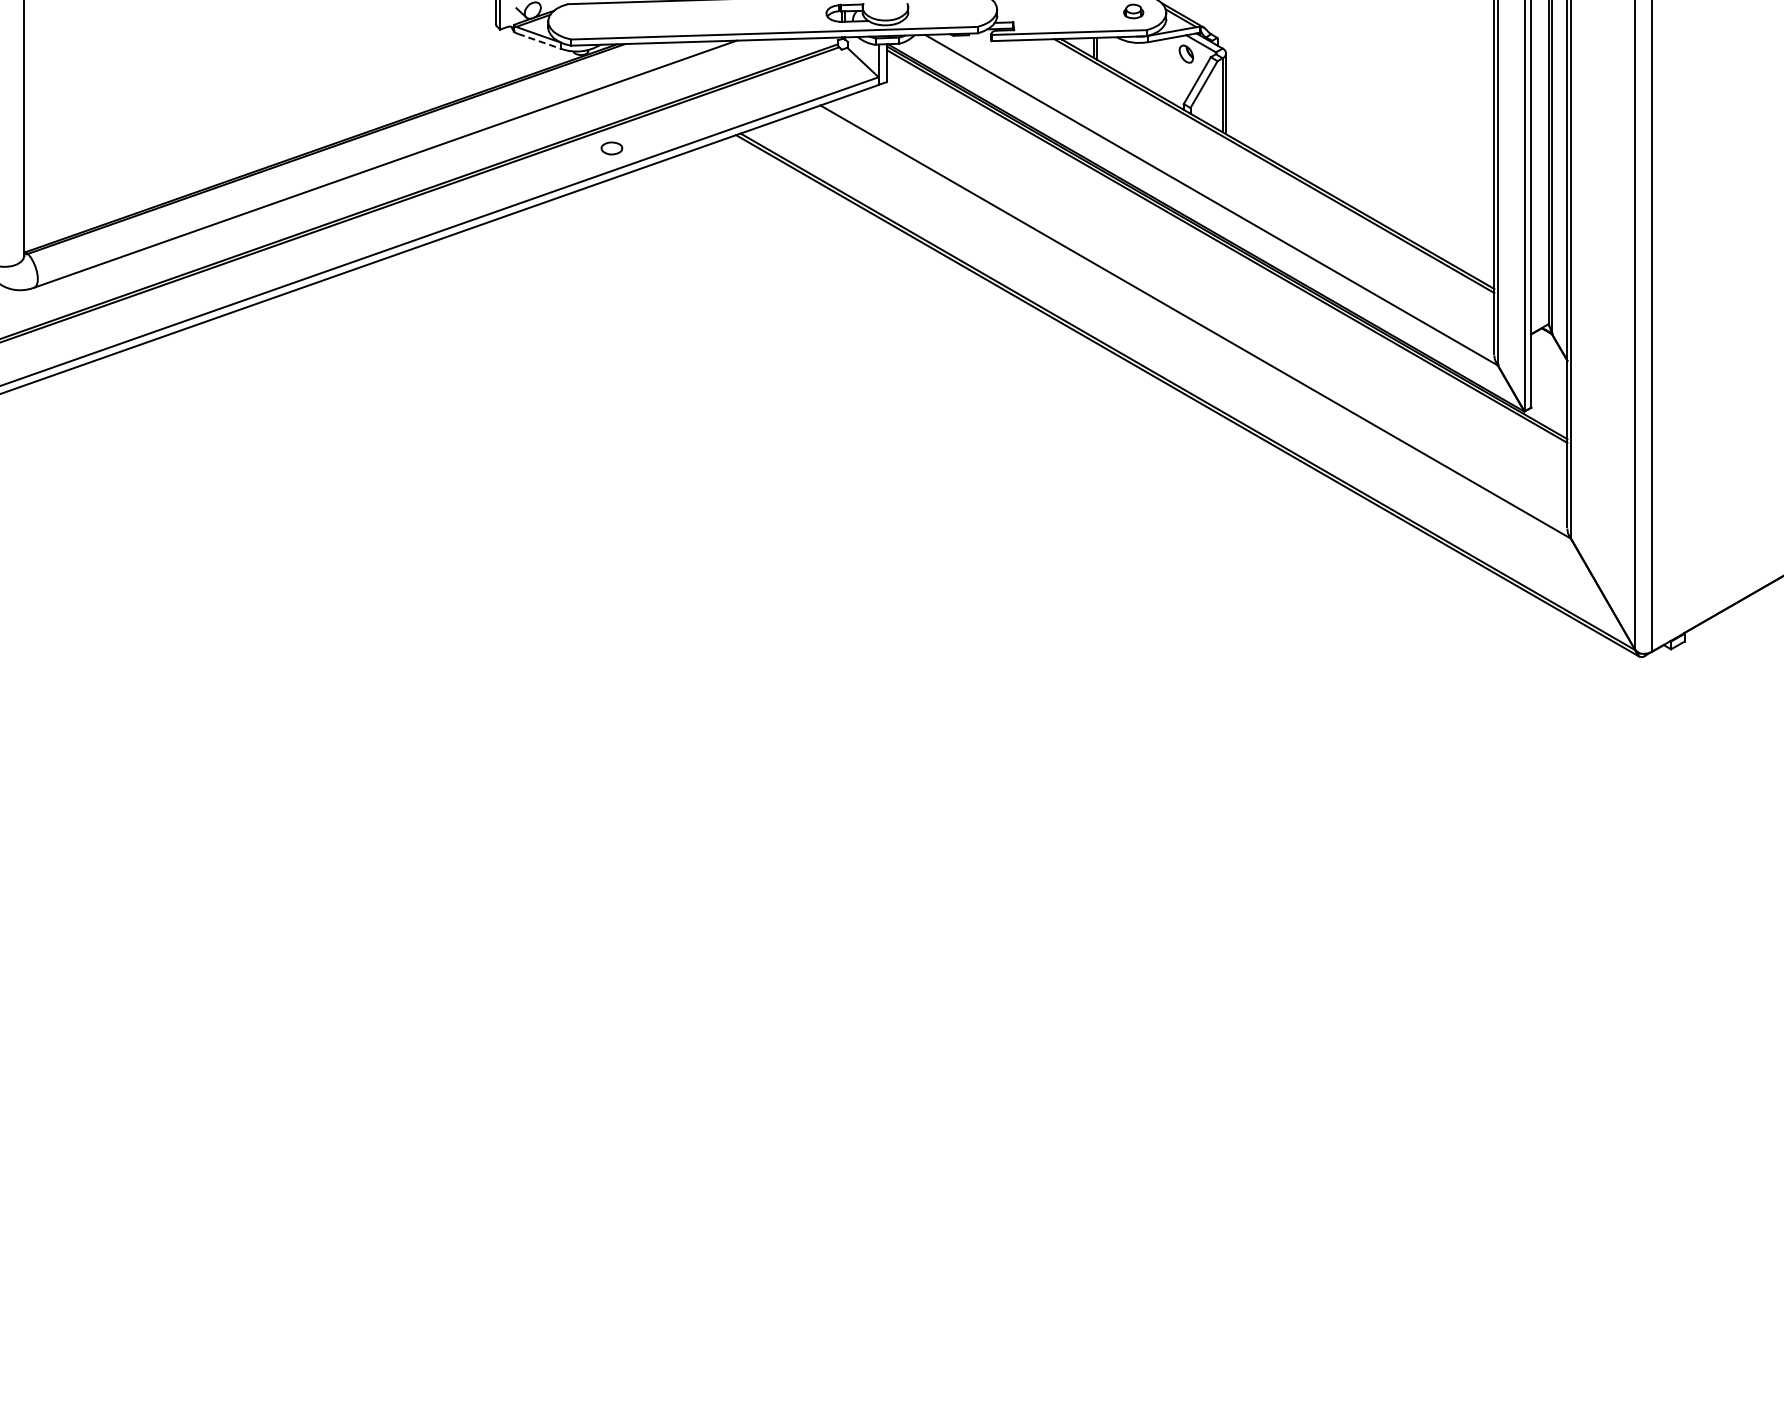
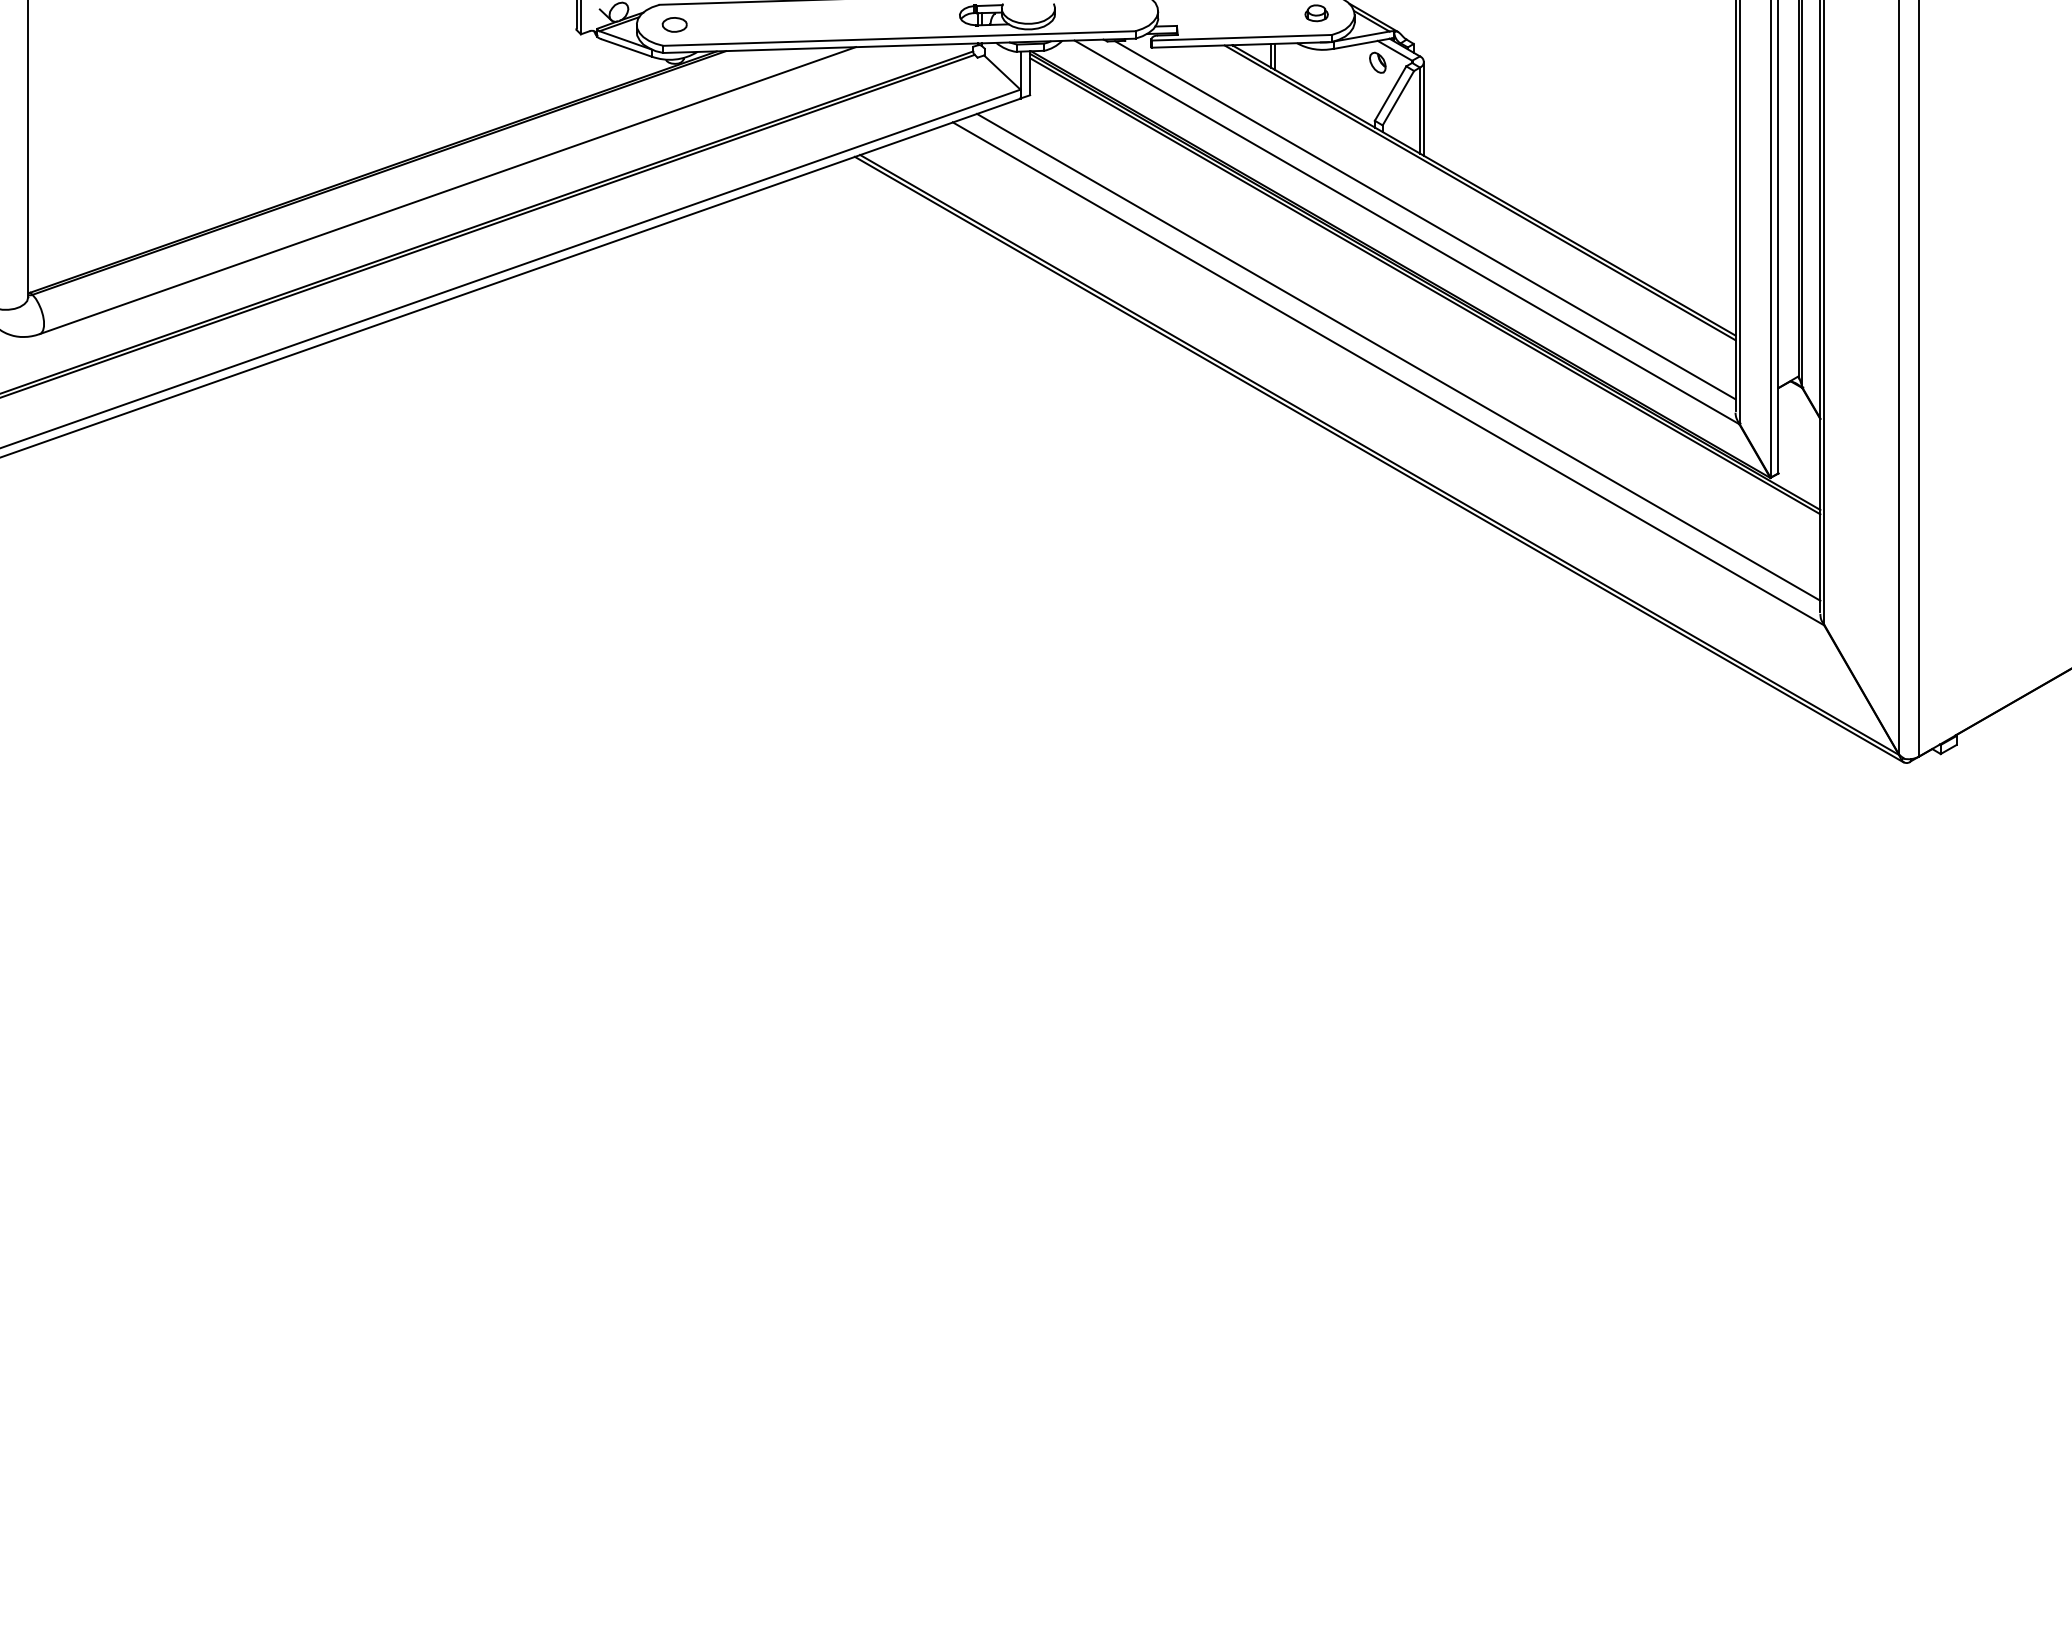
line: (539, 41) -> (626, 48), dashed -> solid
part: (611, 148) -> (674, 24), moved
line: (1227, 189) -> (1425, 220), added
line: (1204, 307) -> (1398, 357), added

